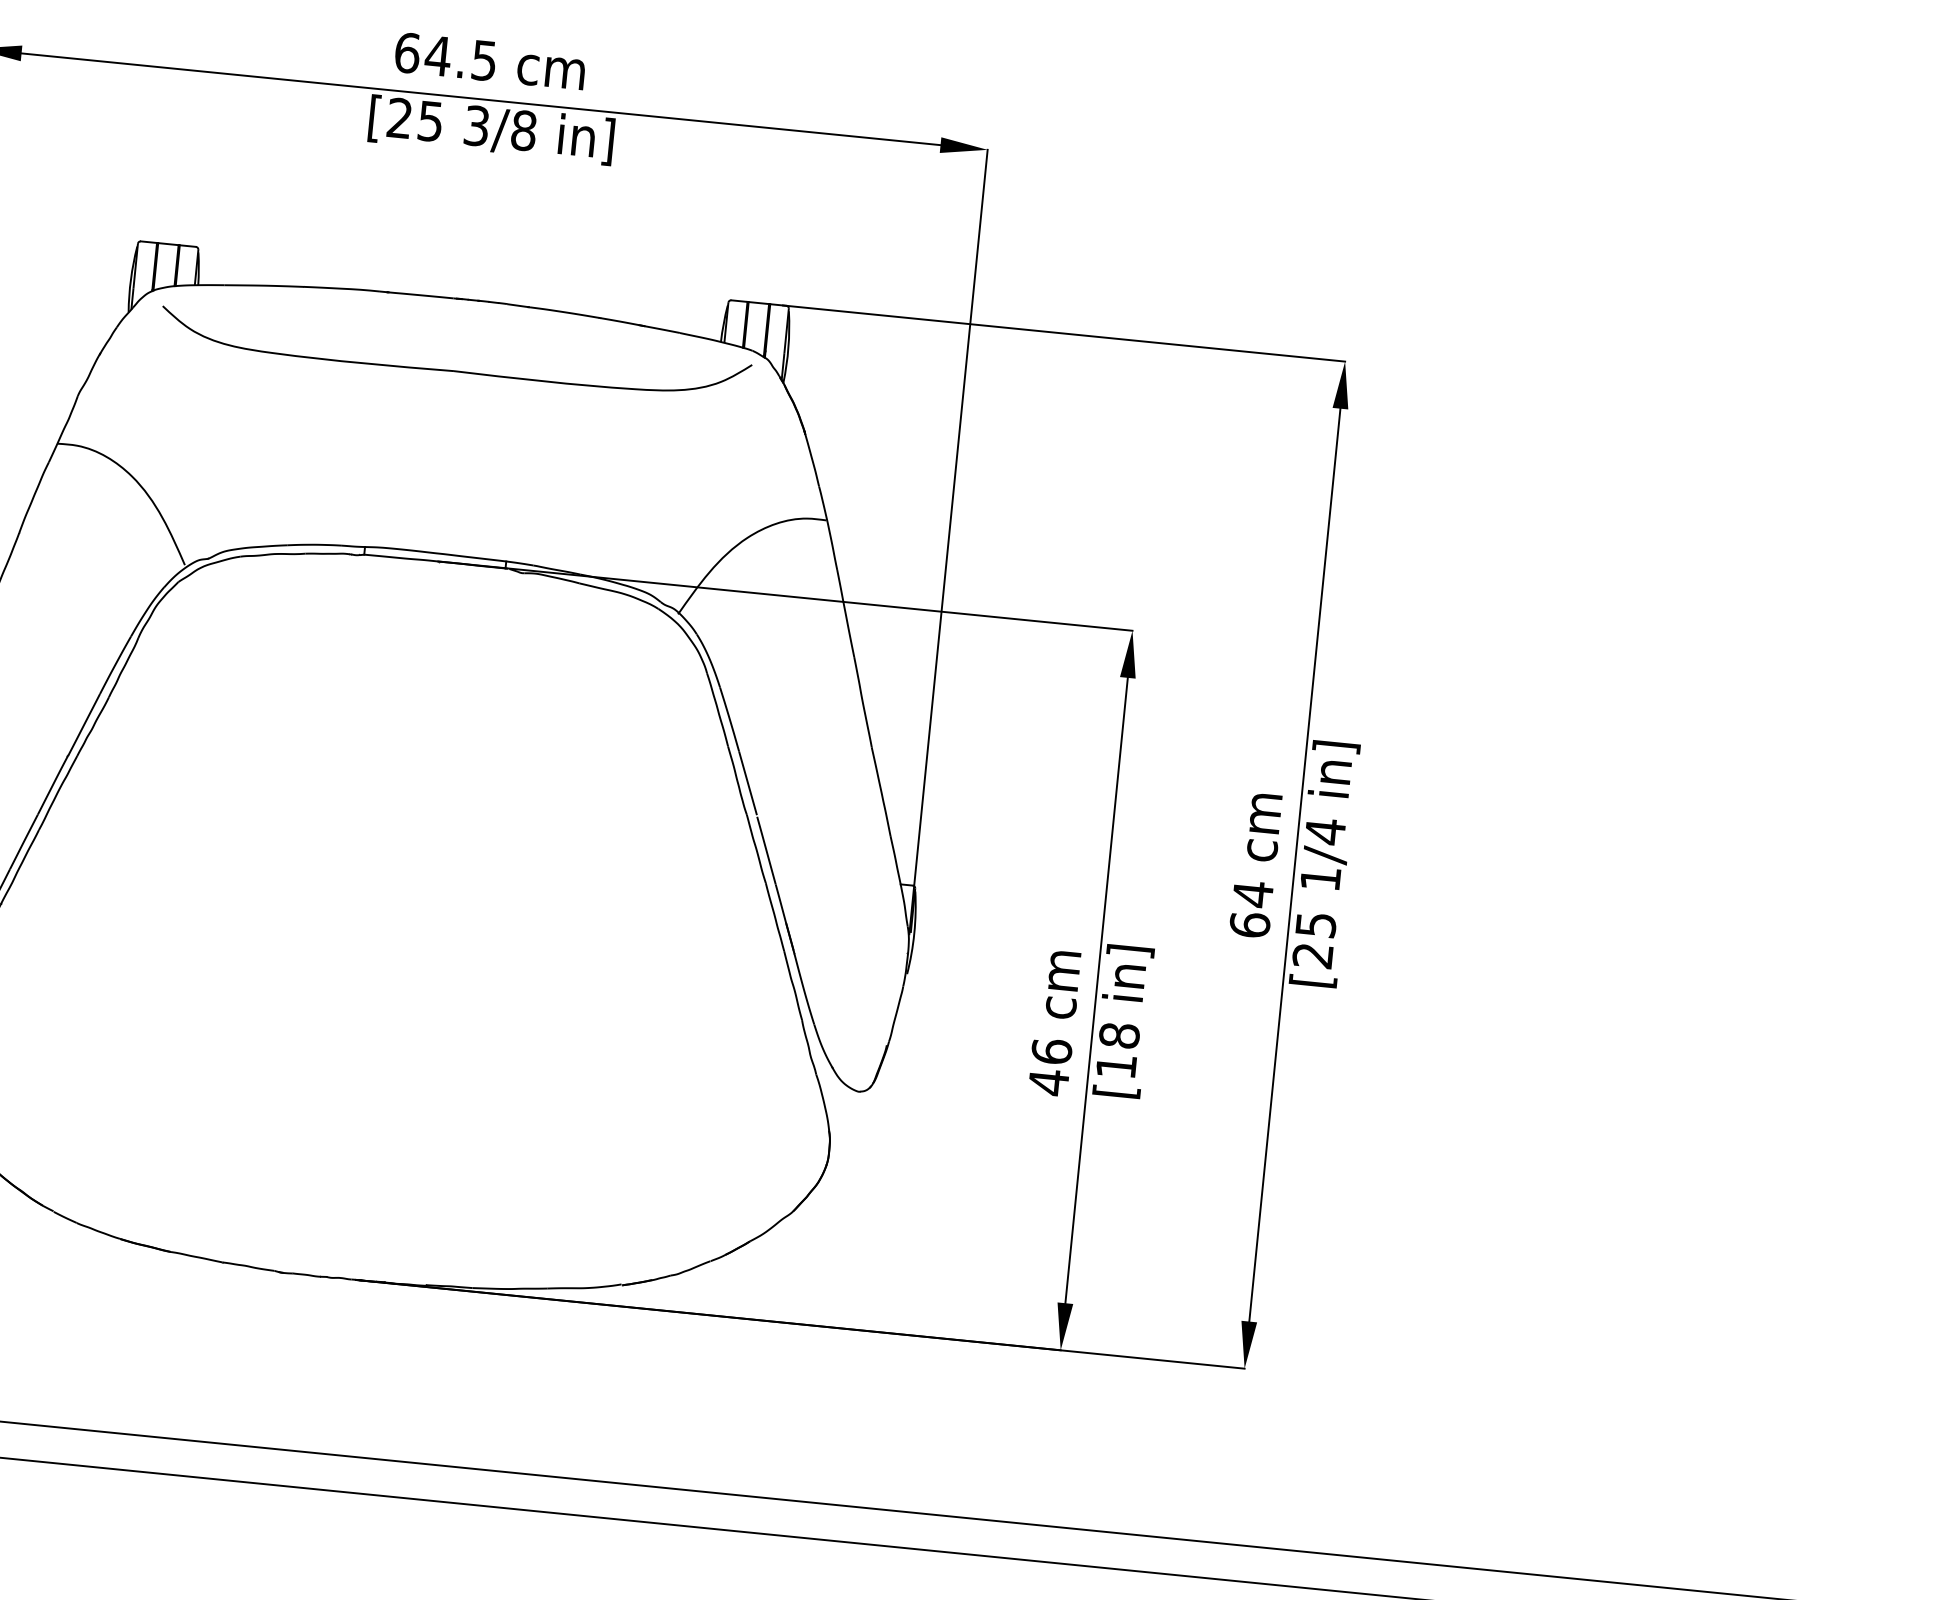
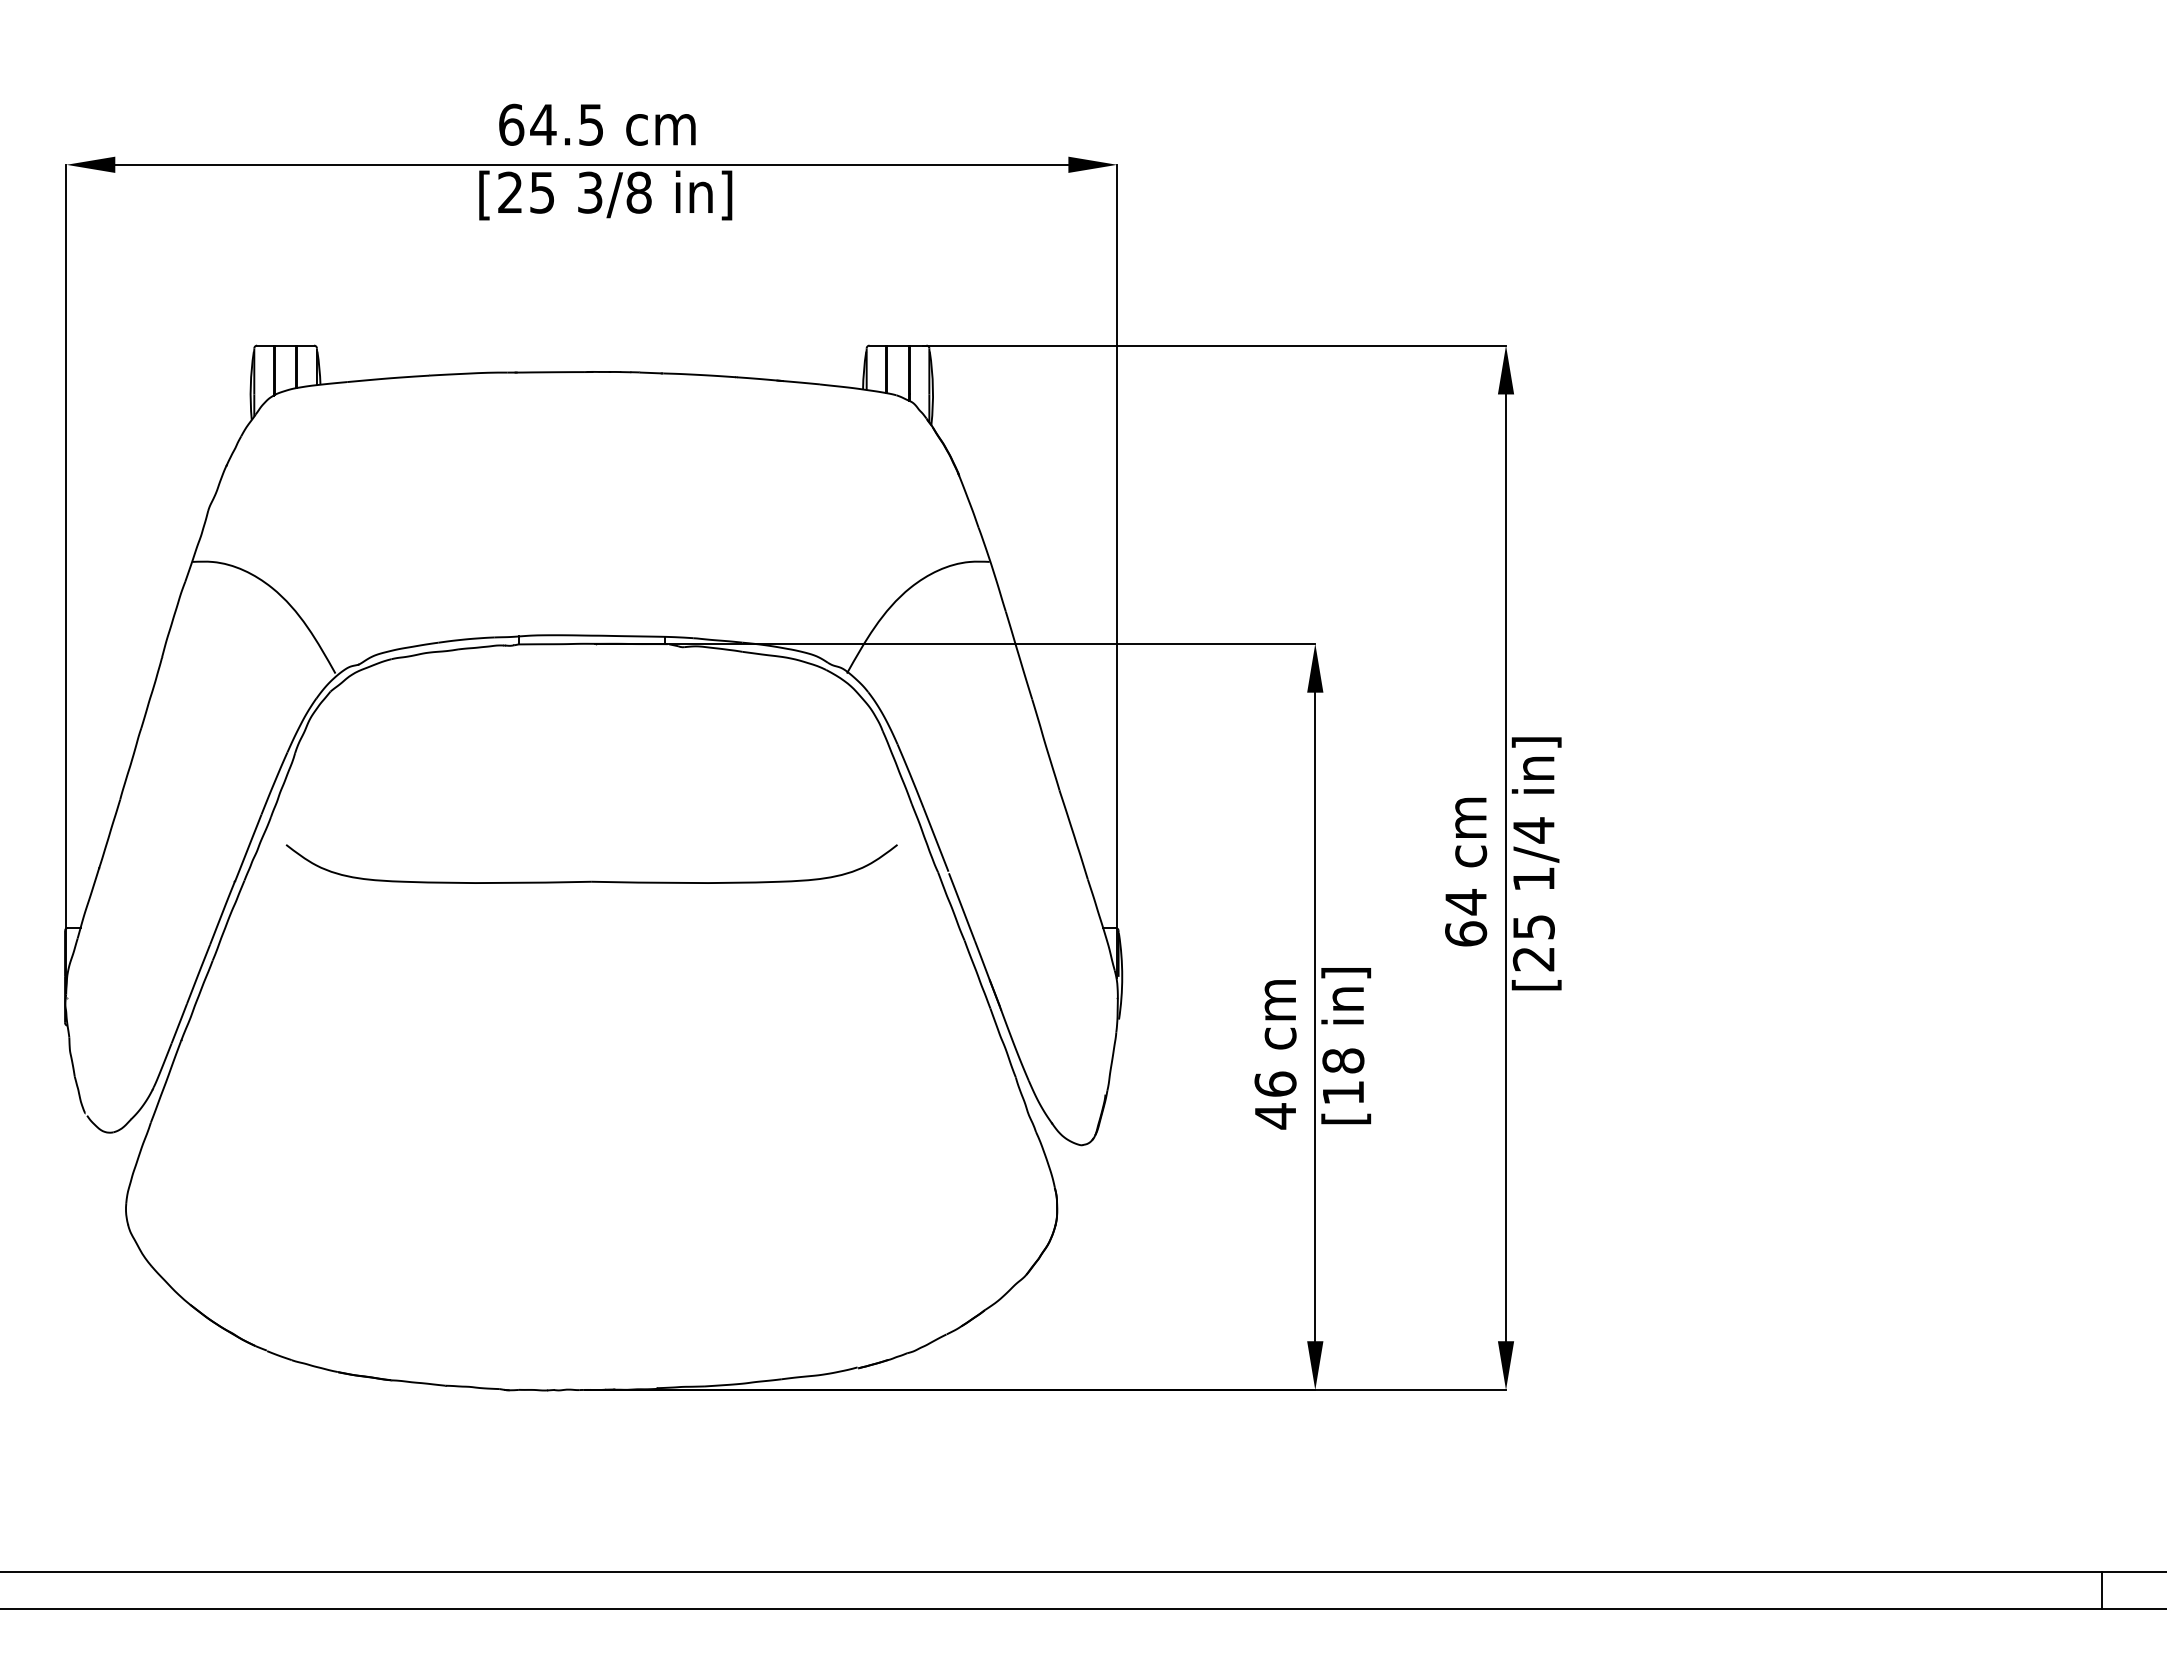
part: (453, 369) -> (591, 880), moved

